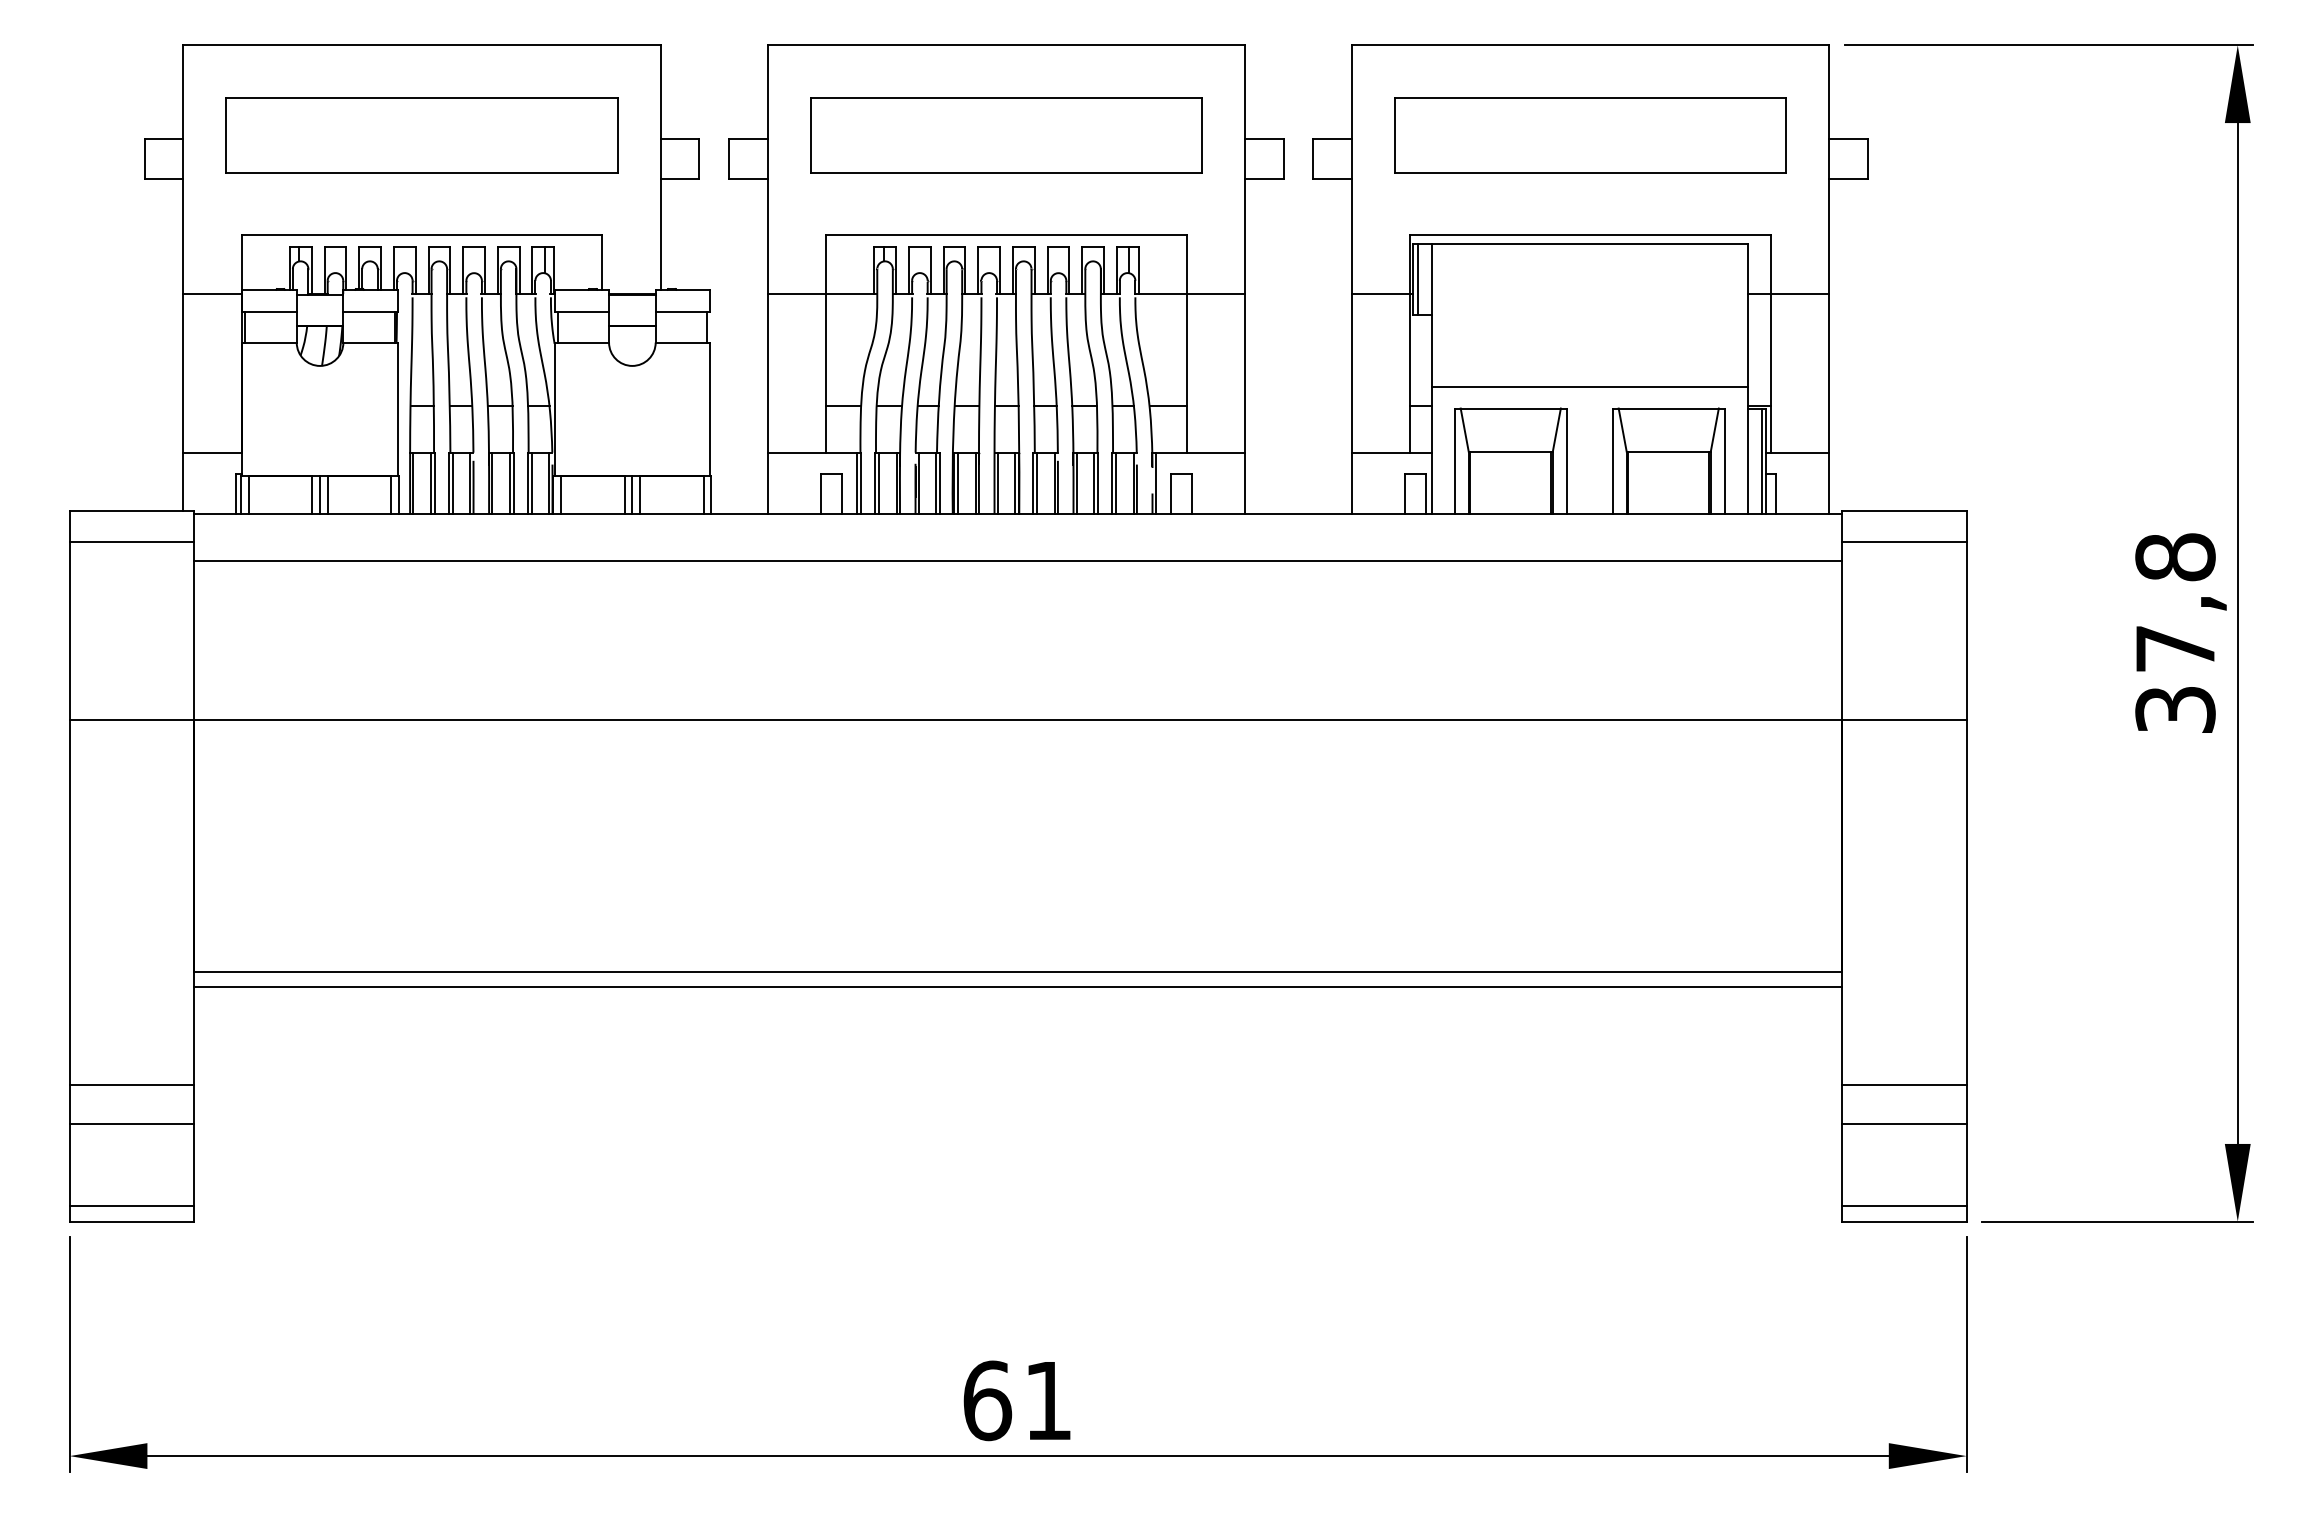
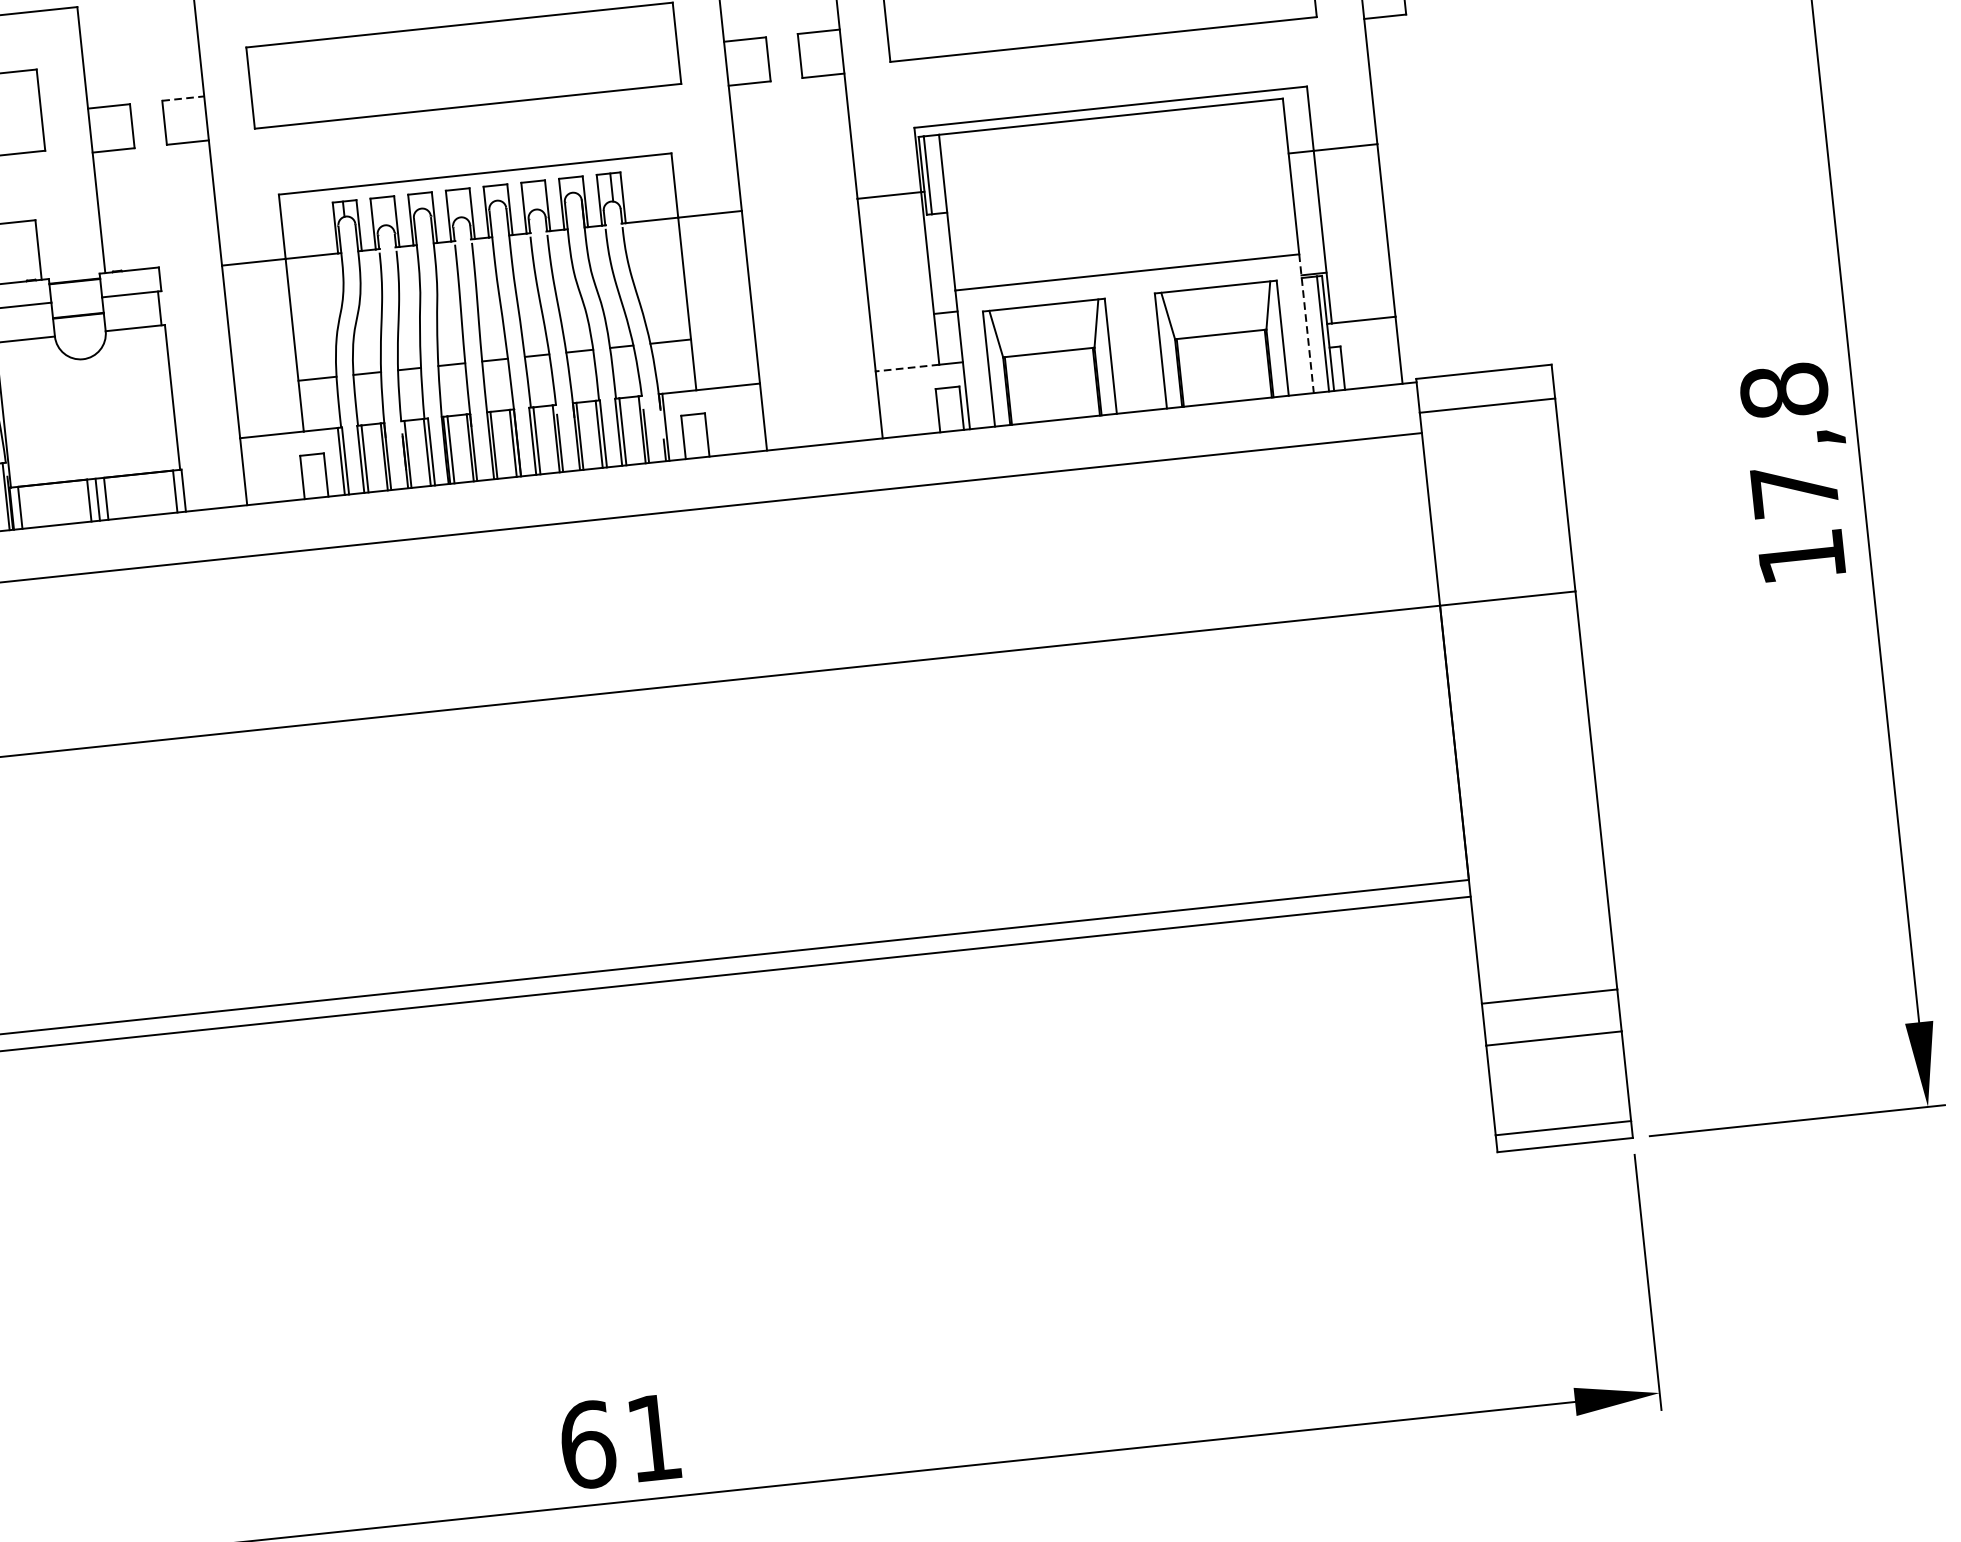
line: (748, 138) -> (183, 98), solid -> dashed
line: (1747, 450) -> (1306, 323), solid -> dashed
line: (1380, 452) -> (907, 367), solid -> dashed
text: (2175, 709) -> (1801, 556), 37,8 -> 17,8

